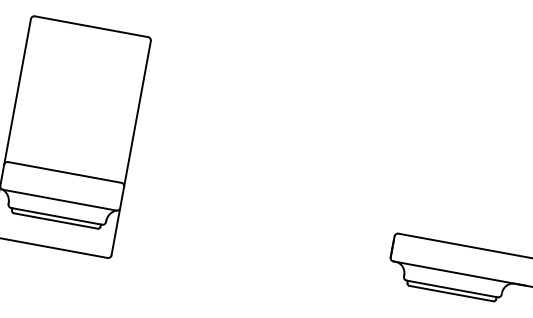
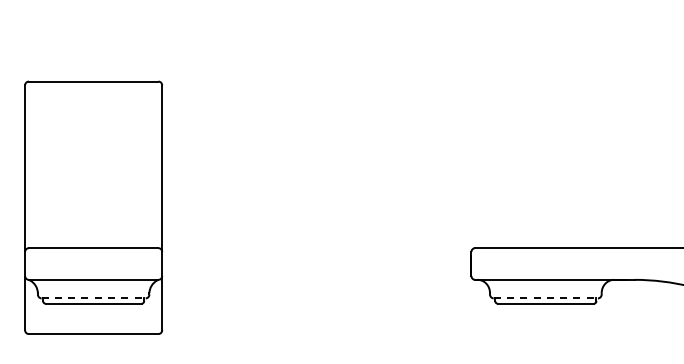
line: (57, 216) -> (94, 298), solid -> dashed
line: (452, 289) -> (546, 298), solid -> dashed

